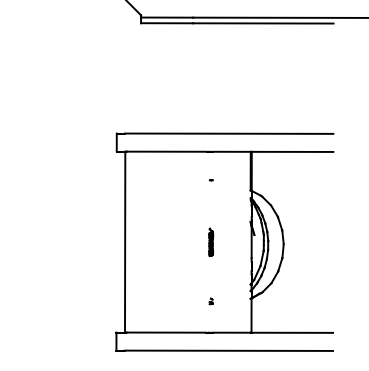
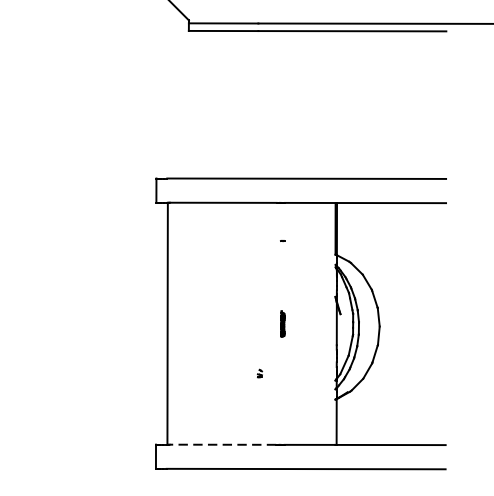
part: (211, 241) -> (283, 322), size x0.7
part: (210, 301) -> (259, 373), moved
line: (166, 332) -> (222, 444), solid -> dashed

